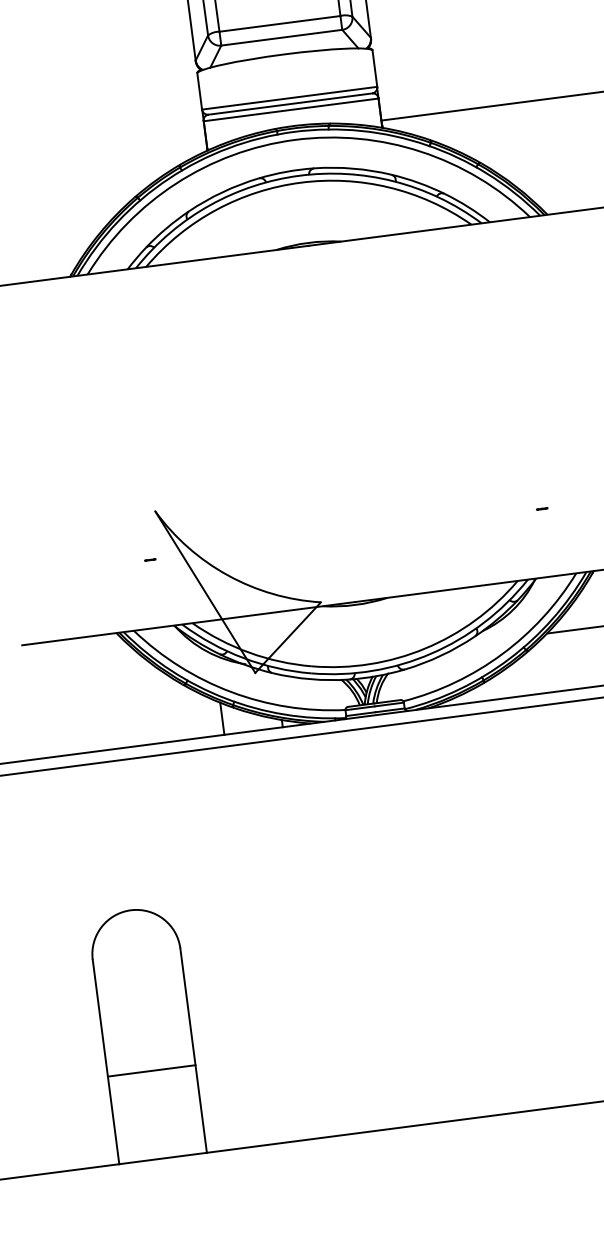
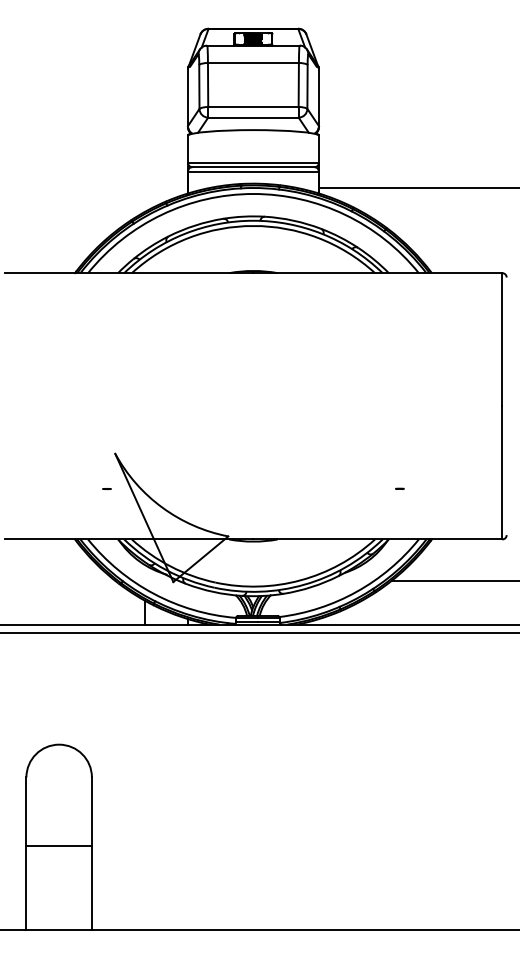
line: (150, 1070) -> (58, 845), moved

